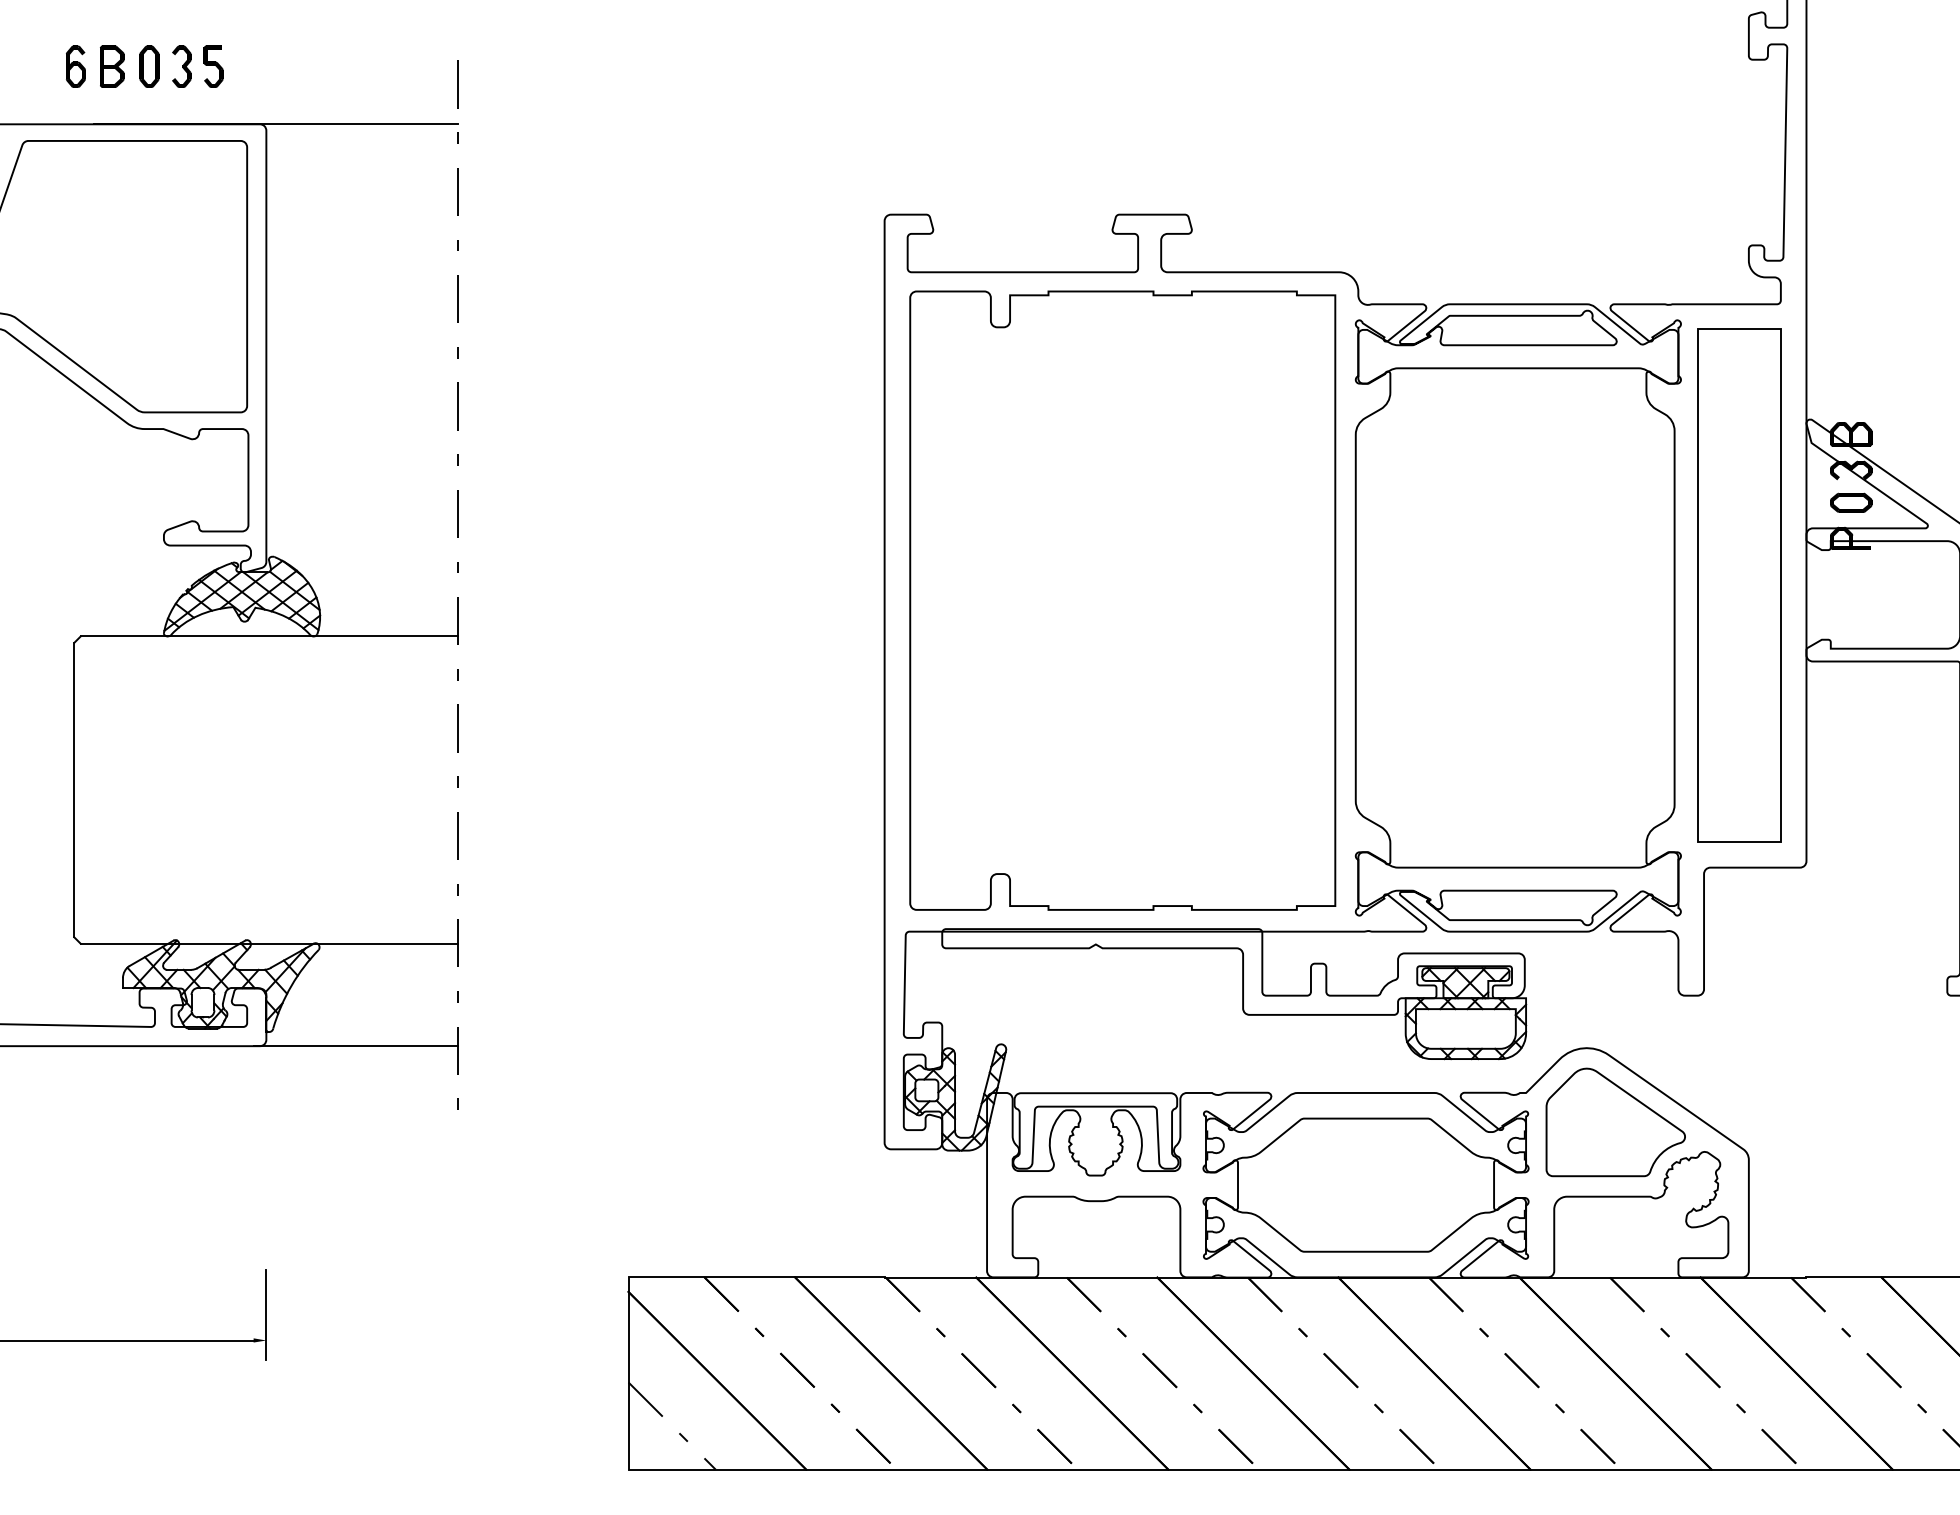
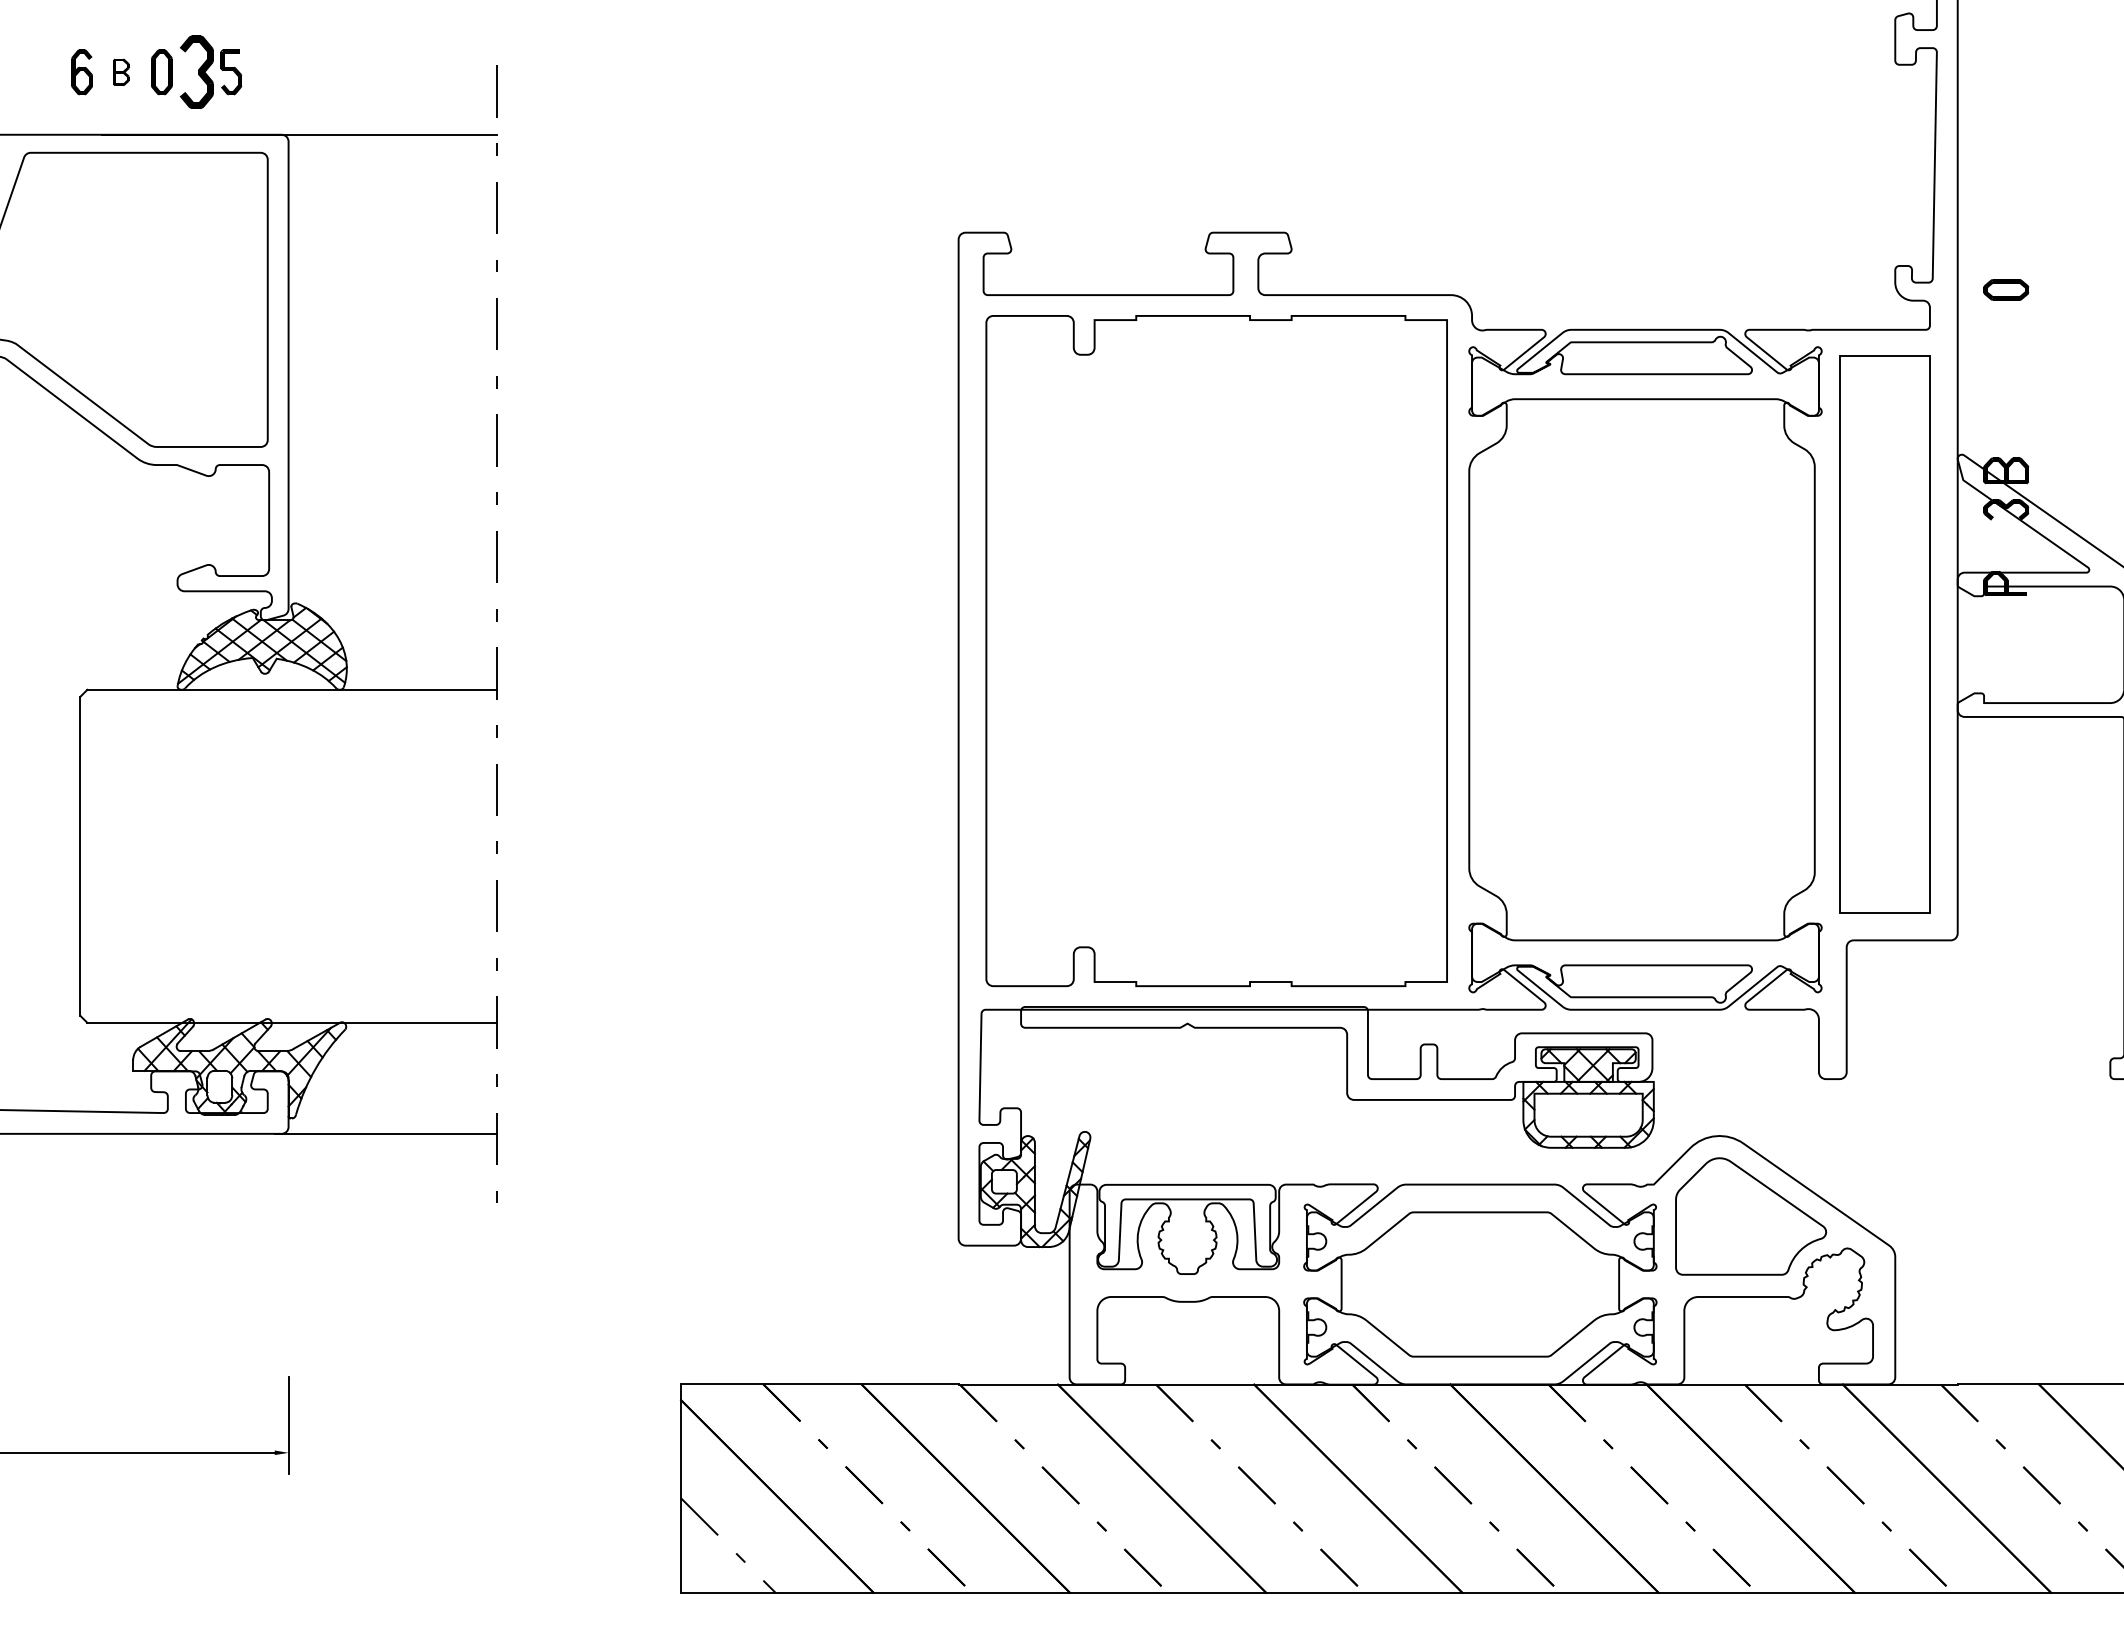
part: (112, 66) -> (121, 72), size x0.6
part: (181, 66) -> (196, 72), size x1.6
part: (1851, 502) -> (2006, 289), moved

